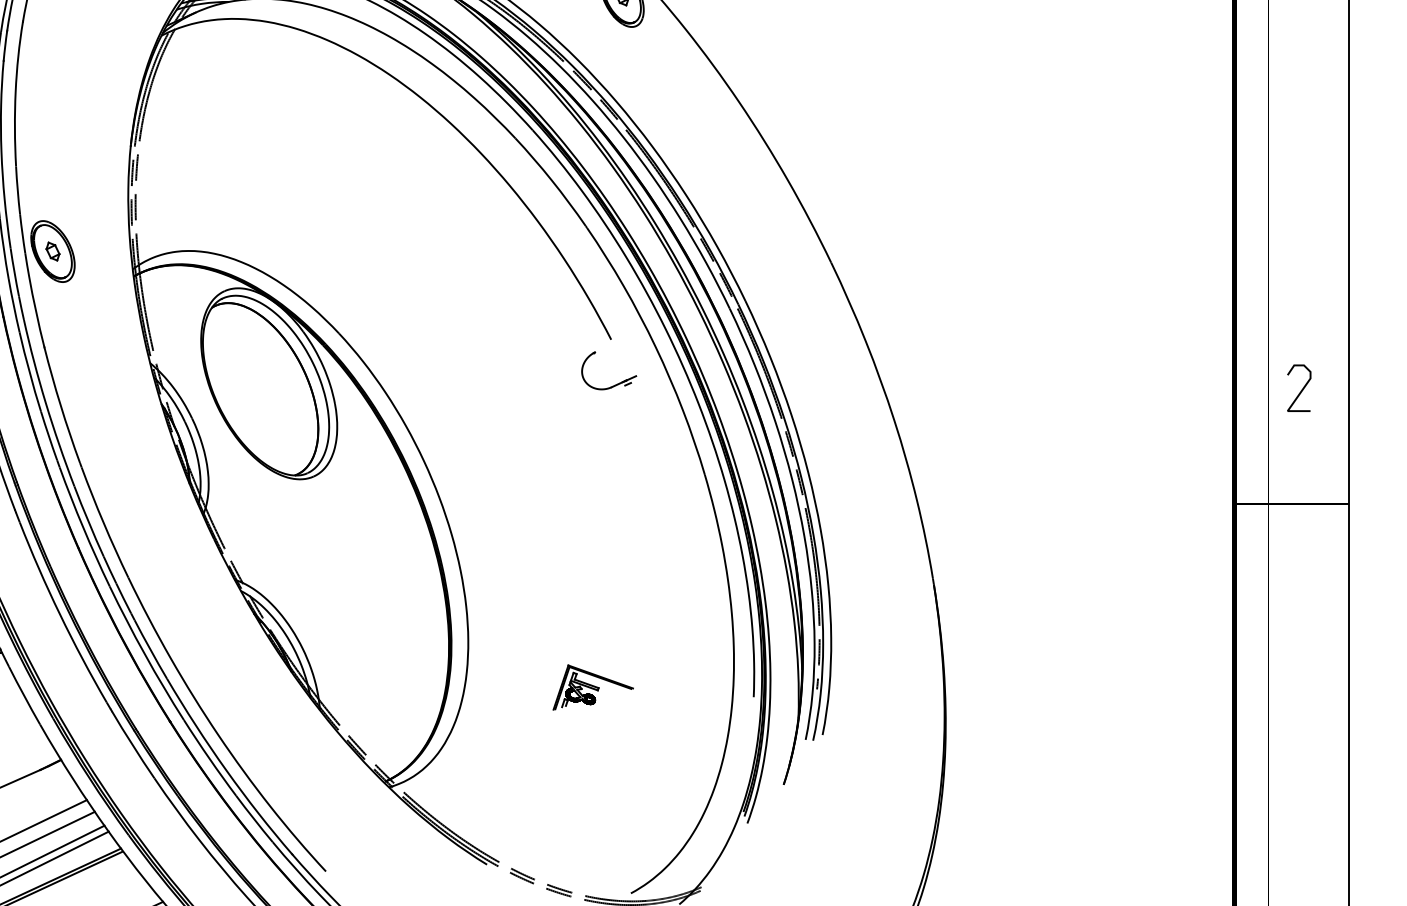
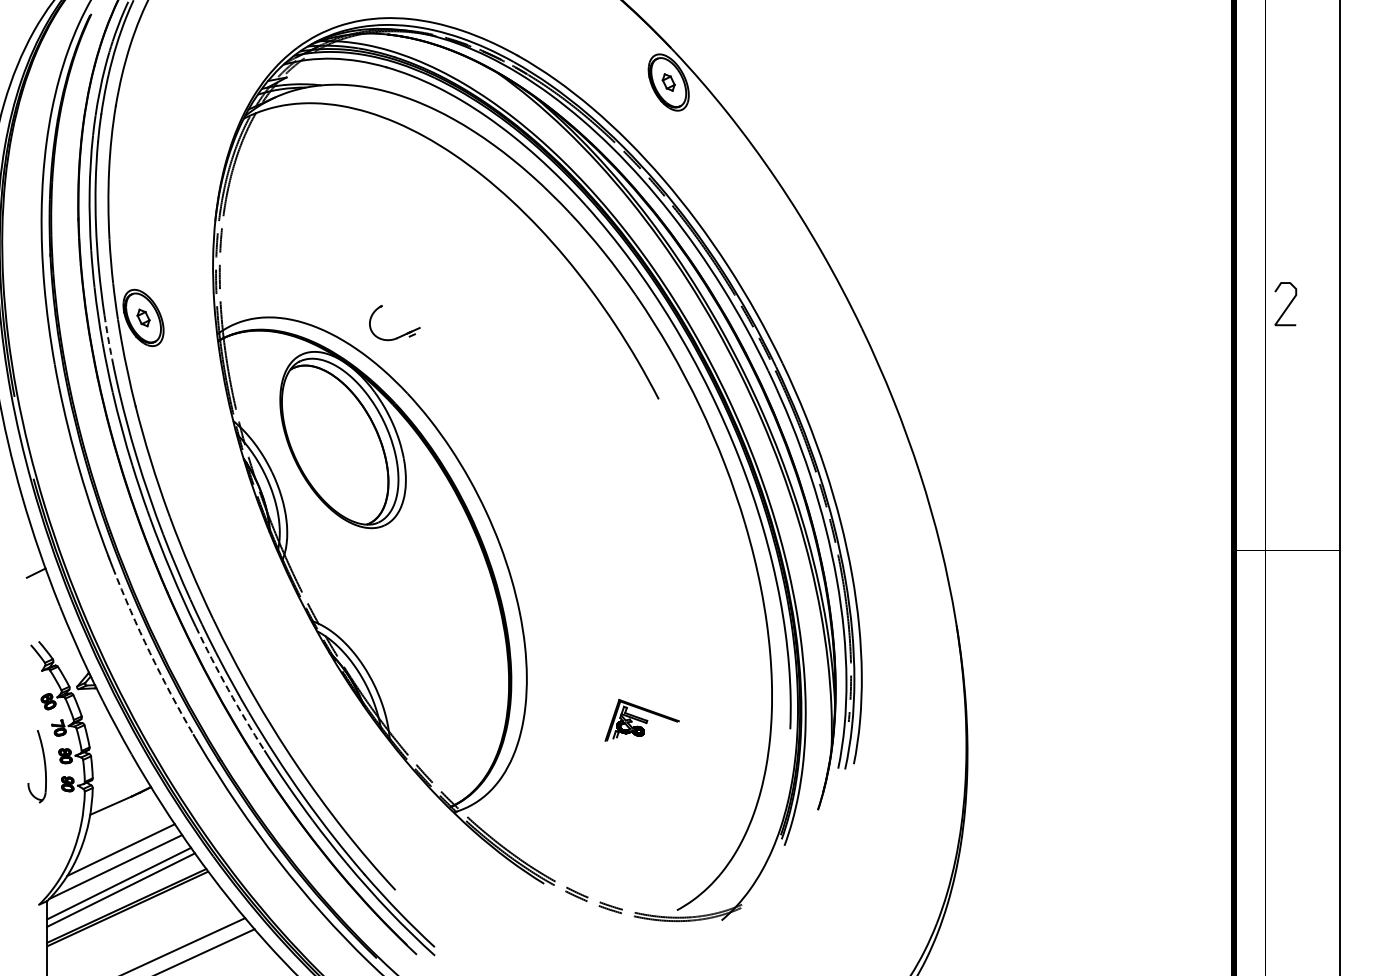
arc: (15, 272) -> (108, 337), solid -> dashed
part: (615, 384) -> (400, 335), moved
curve: (1301, 389) -> (1287, 305), moved
arc: (59, 614) -> (149, 652), solid -> dashed
arc: (145, 654) -> (228, 689), solid -> dashed

